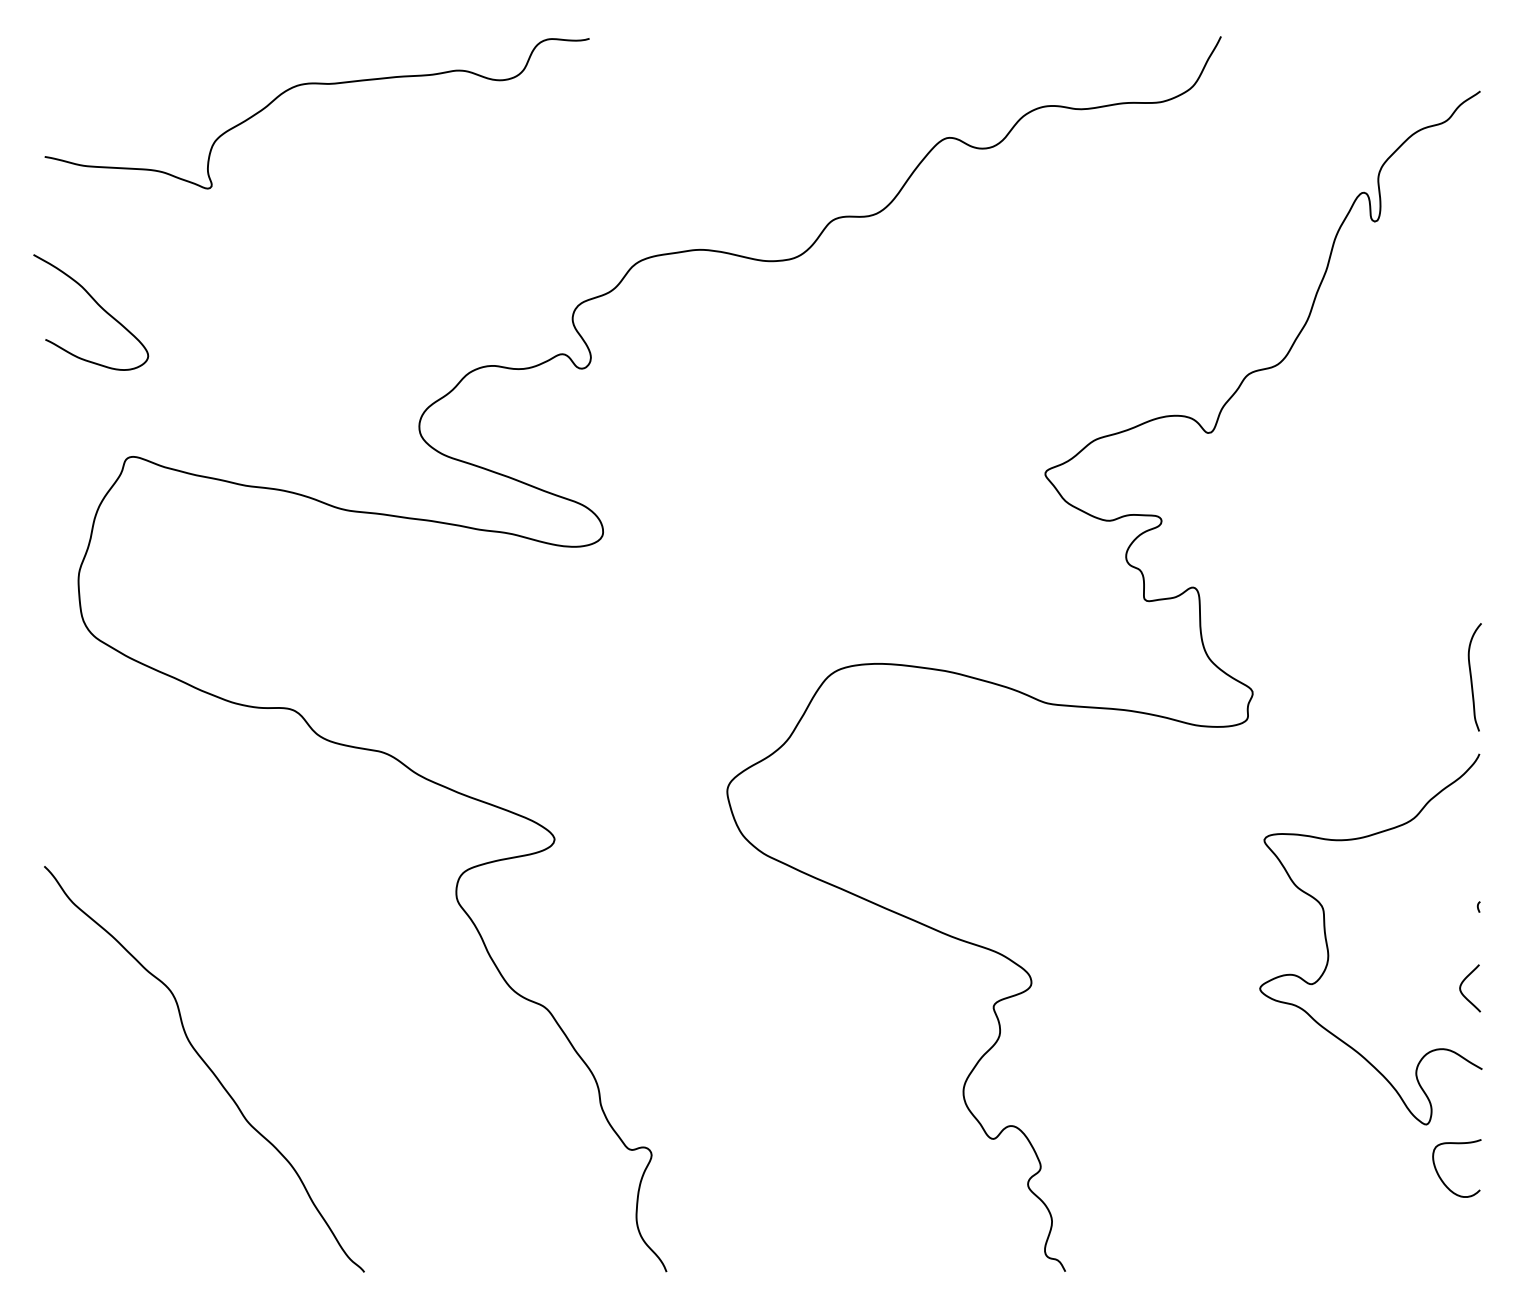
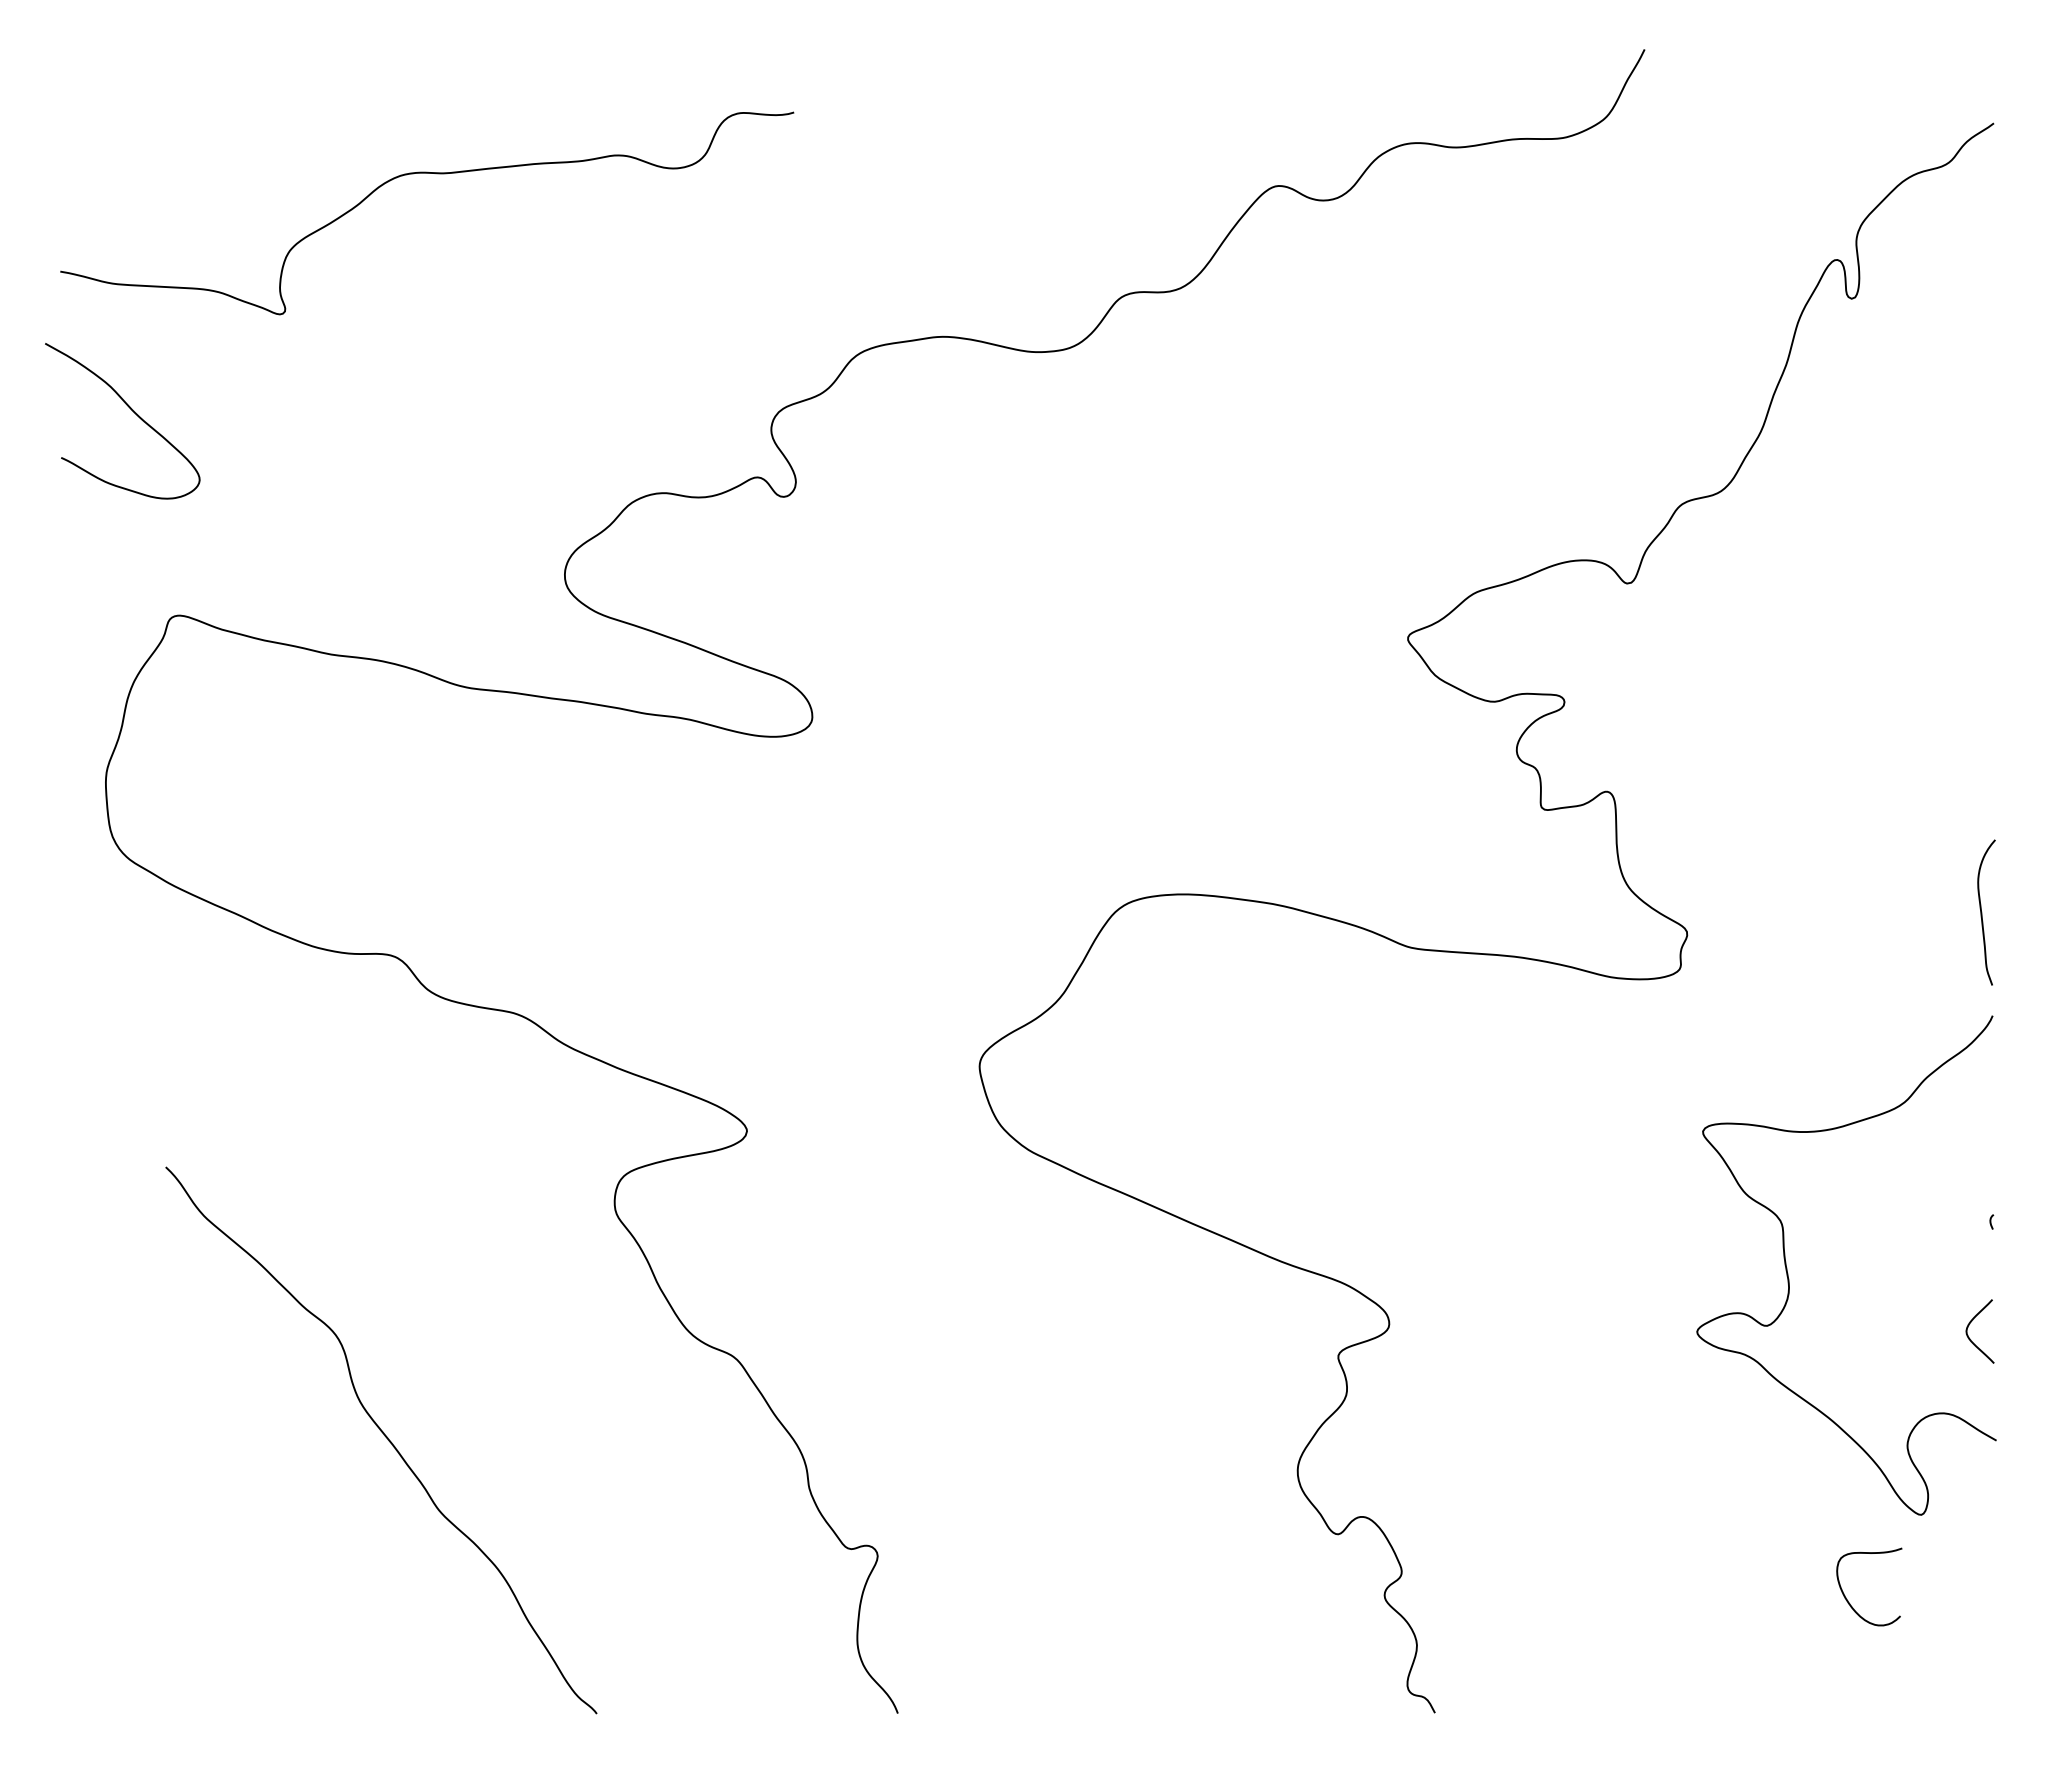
curve: (317, 84) -> (427, 173), moved
curve: (206, 1066) -> (384, 1436), moved
curve: (1441, 1178) -> (1848, 1600), moved

